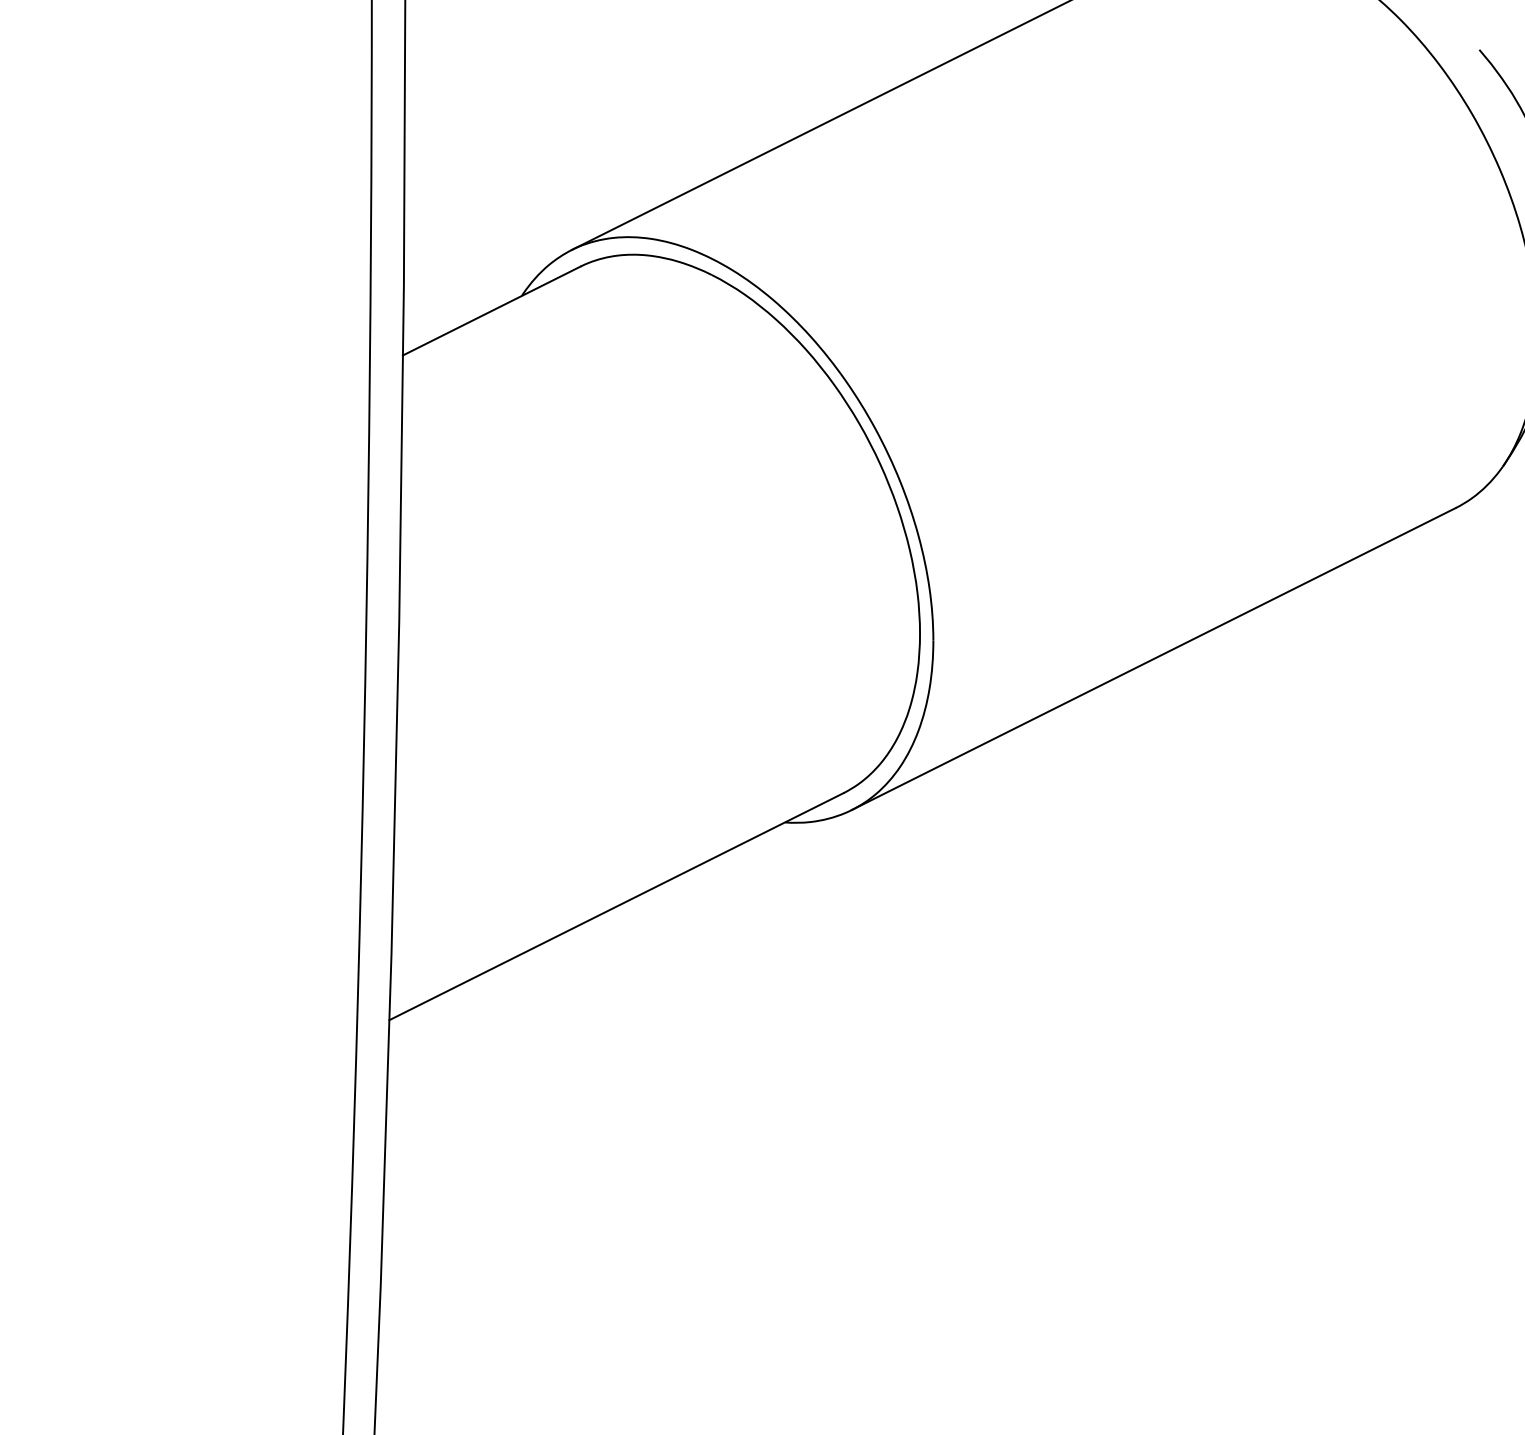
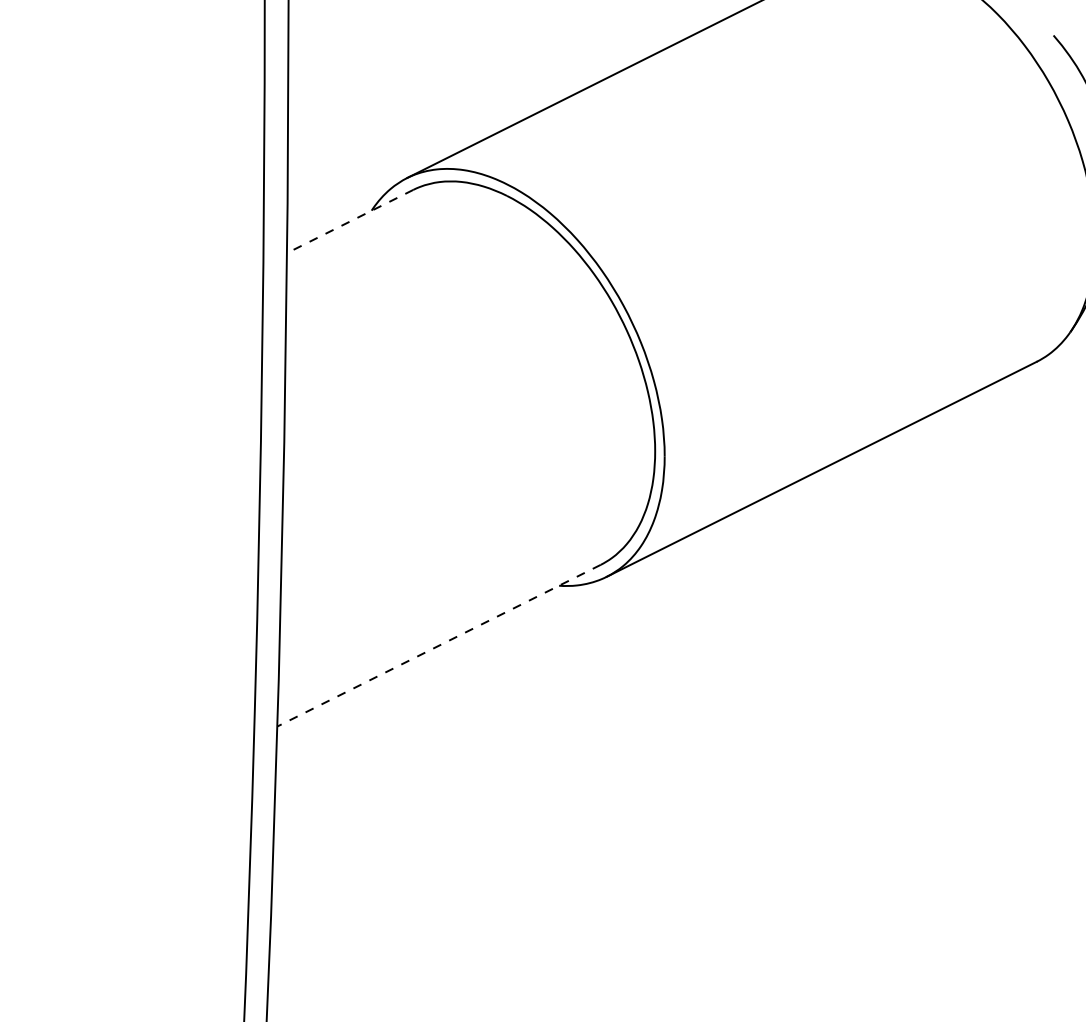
line: (491, 311) -> (349, 221), solid -> dashed
line: (616, 906) -> (439, 645), solid -> dashed

